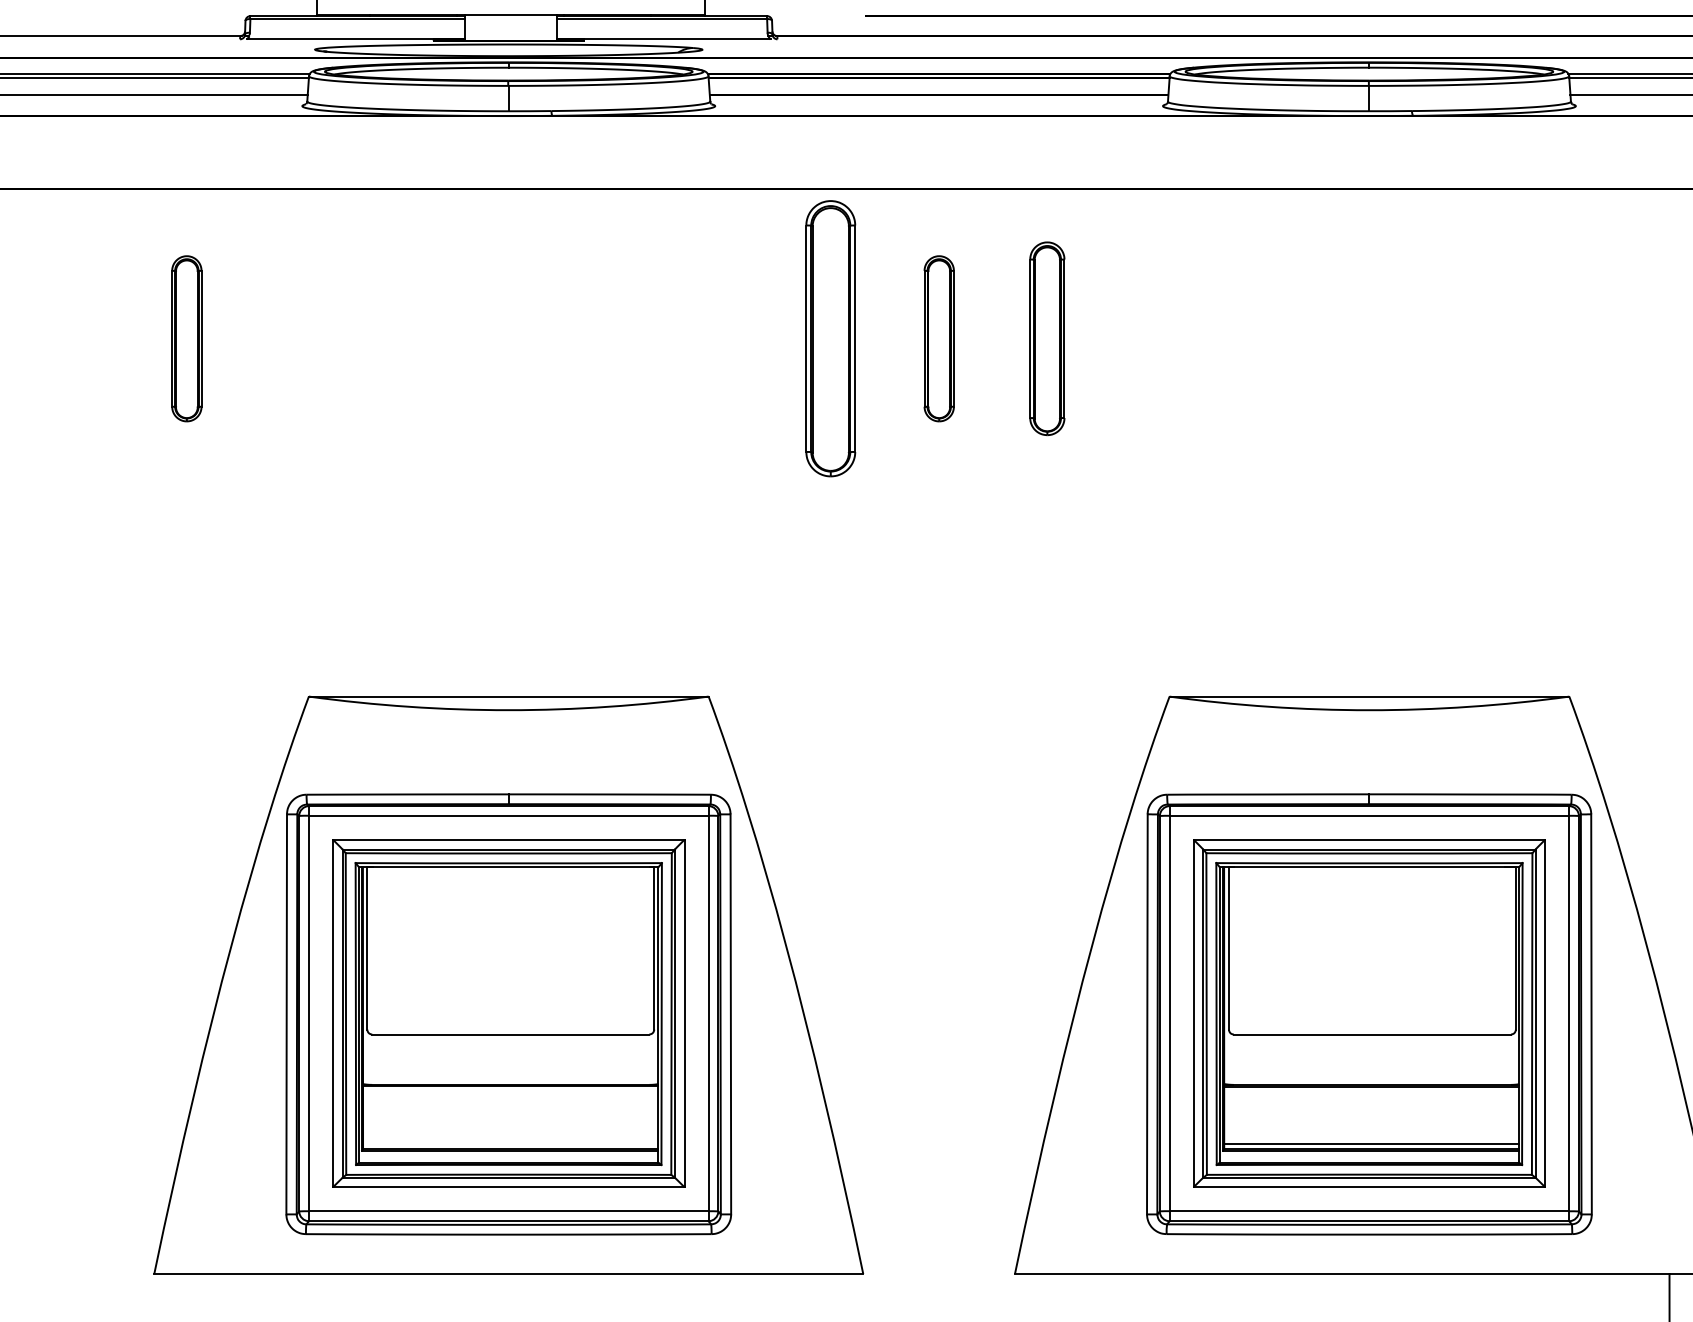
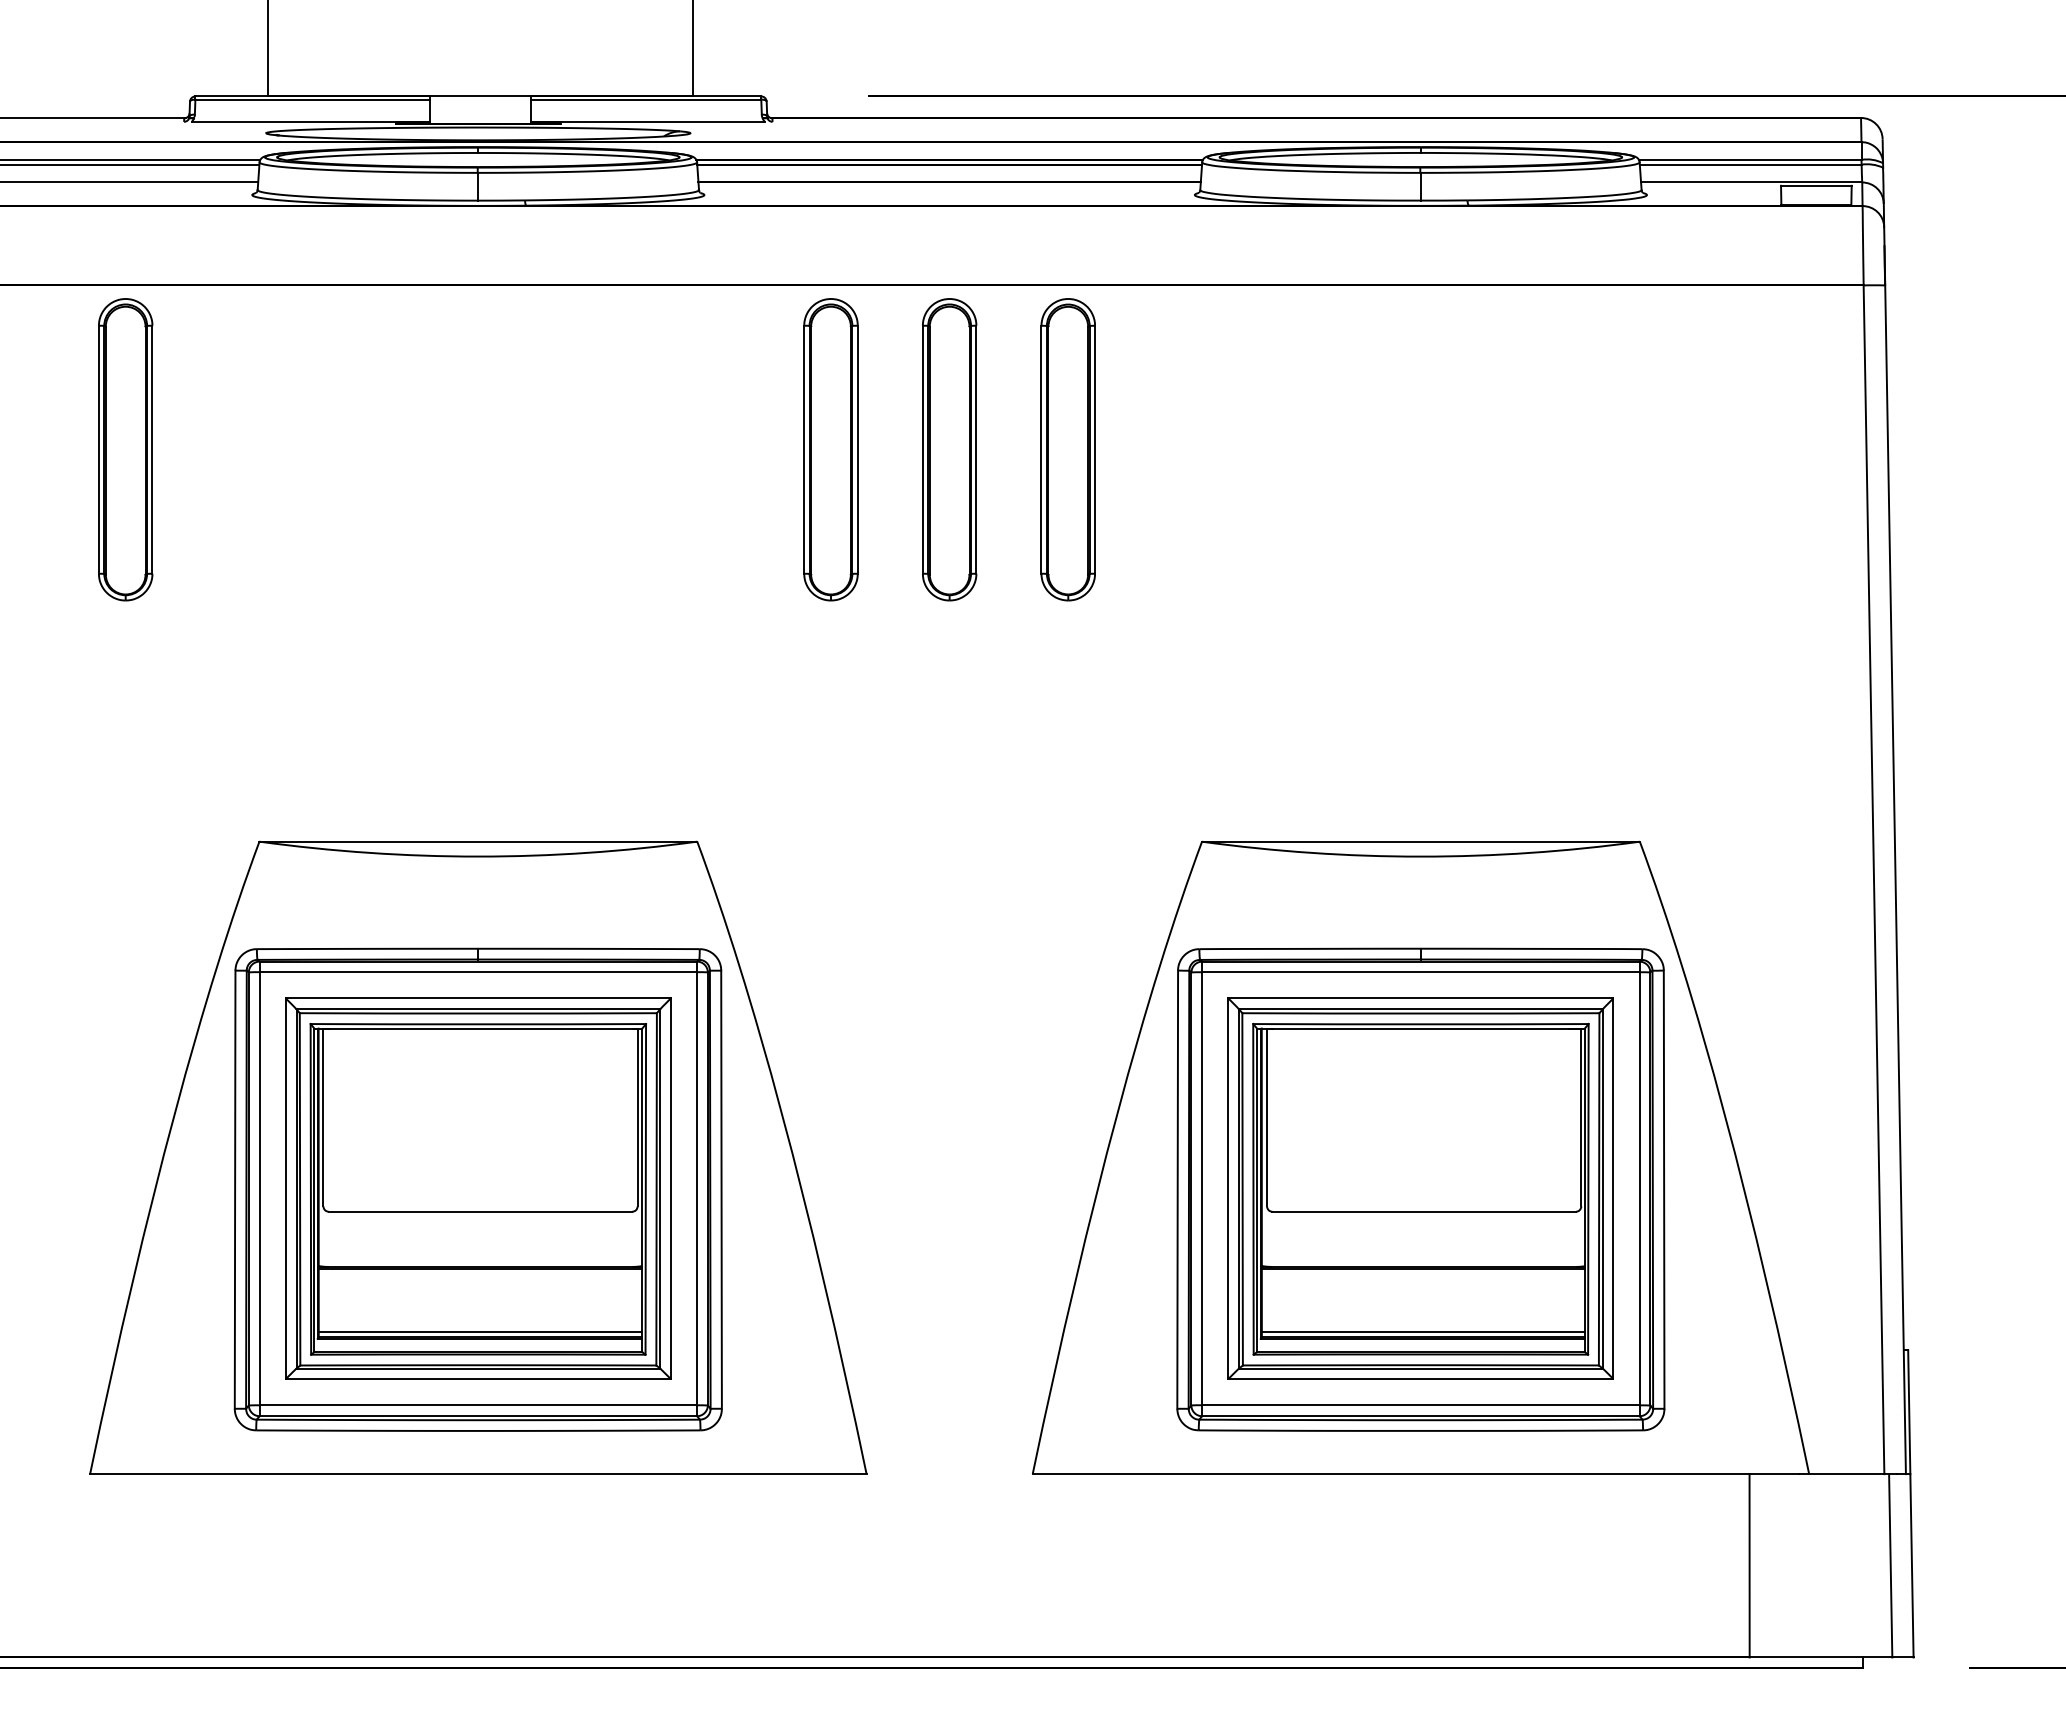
part: (186, 338) -> (125, 449), size x1.67
part: (938, 338) -> (949, 449), size x1.67
part: (1046, 338) -> (1067, 449), size x1.43
line: (510, 1143) -> (480, 1331), added

